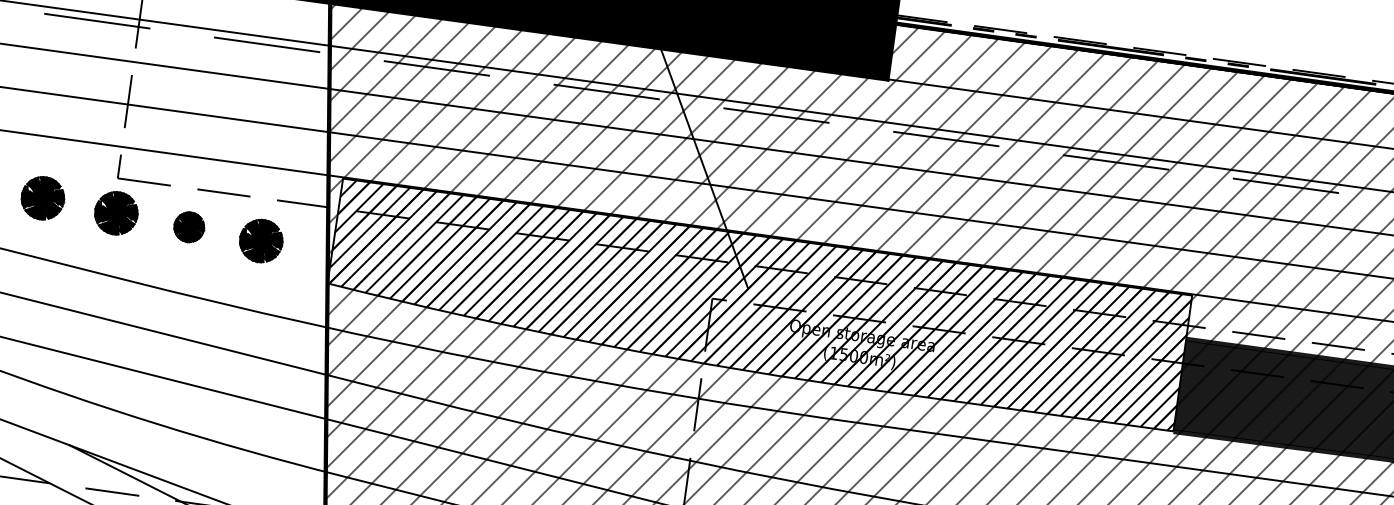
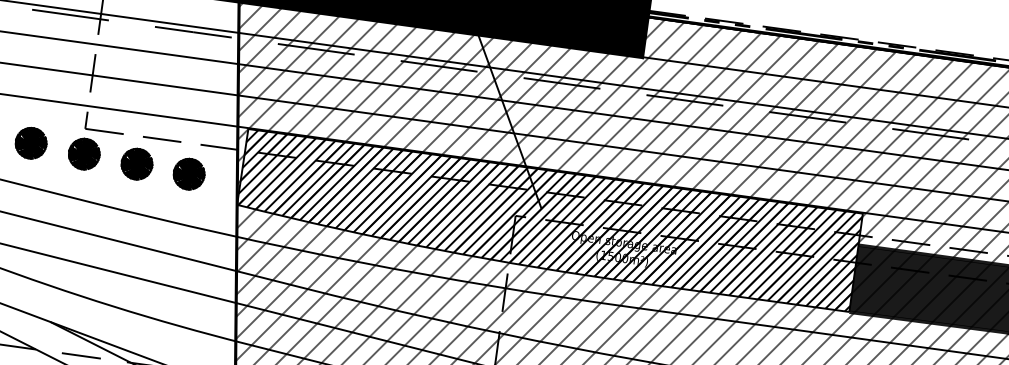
part: (189, 227) -> (137, 164), size x1.43

